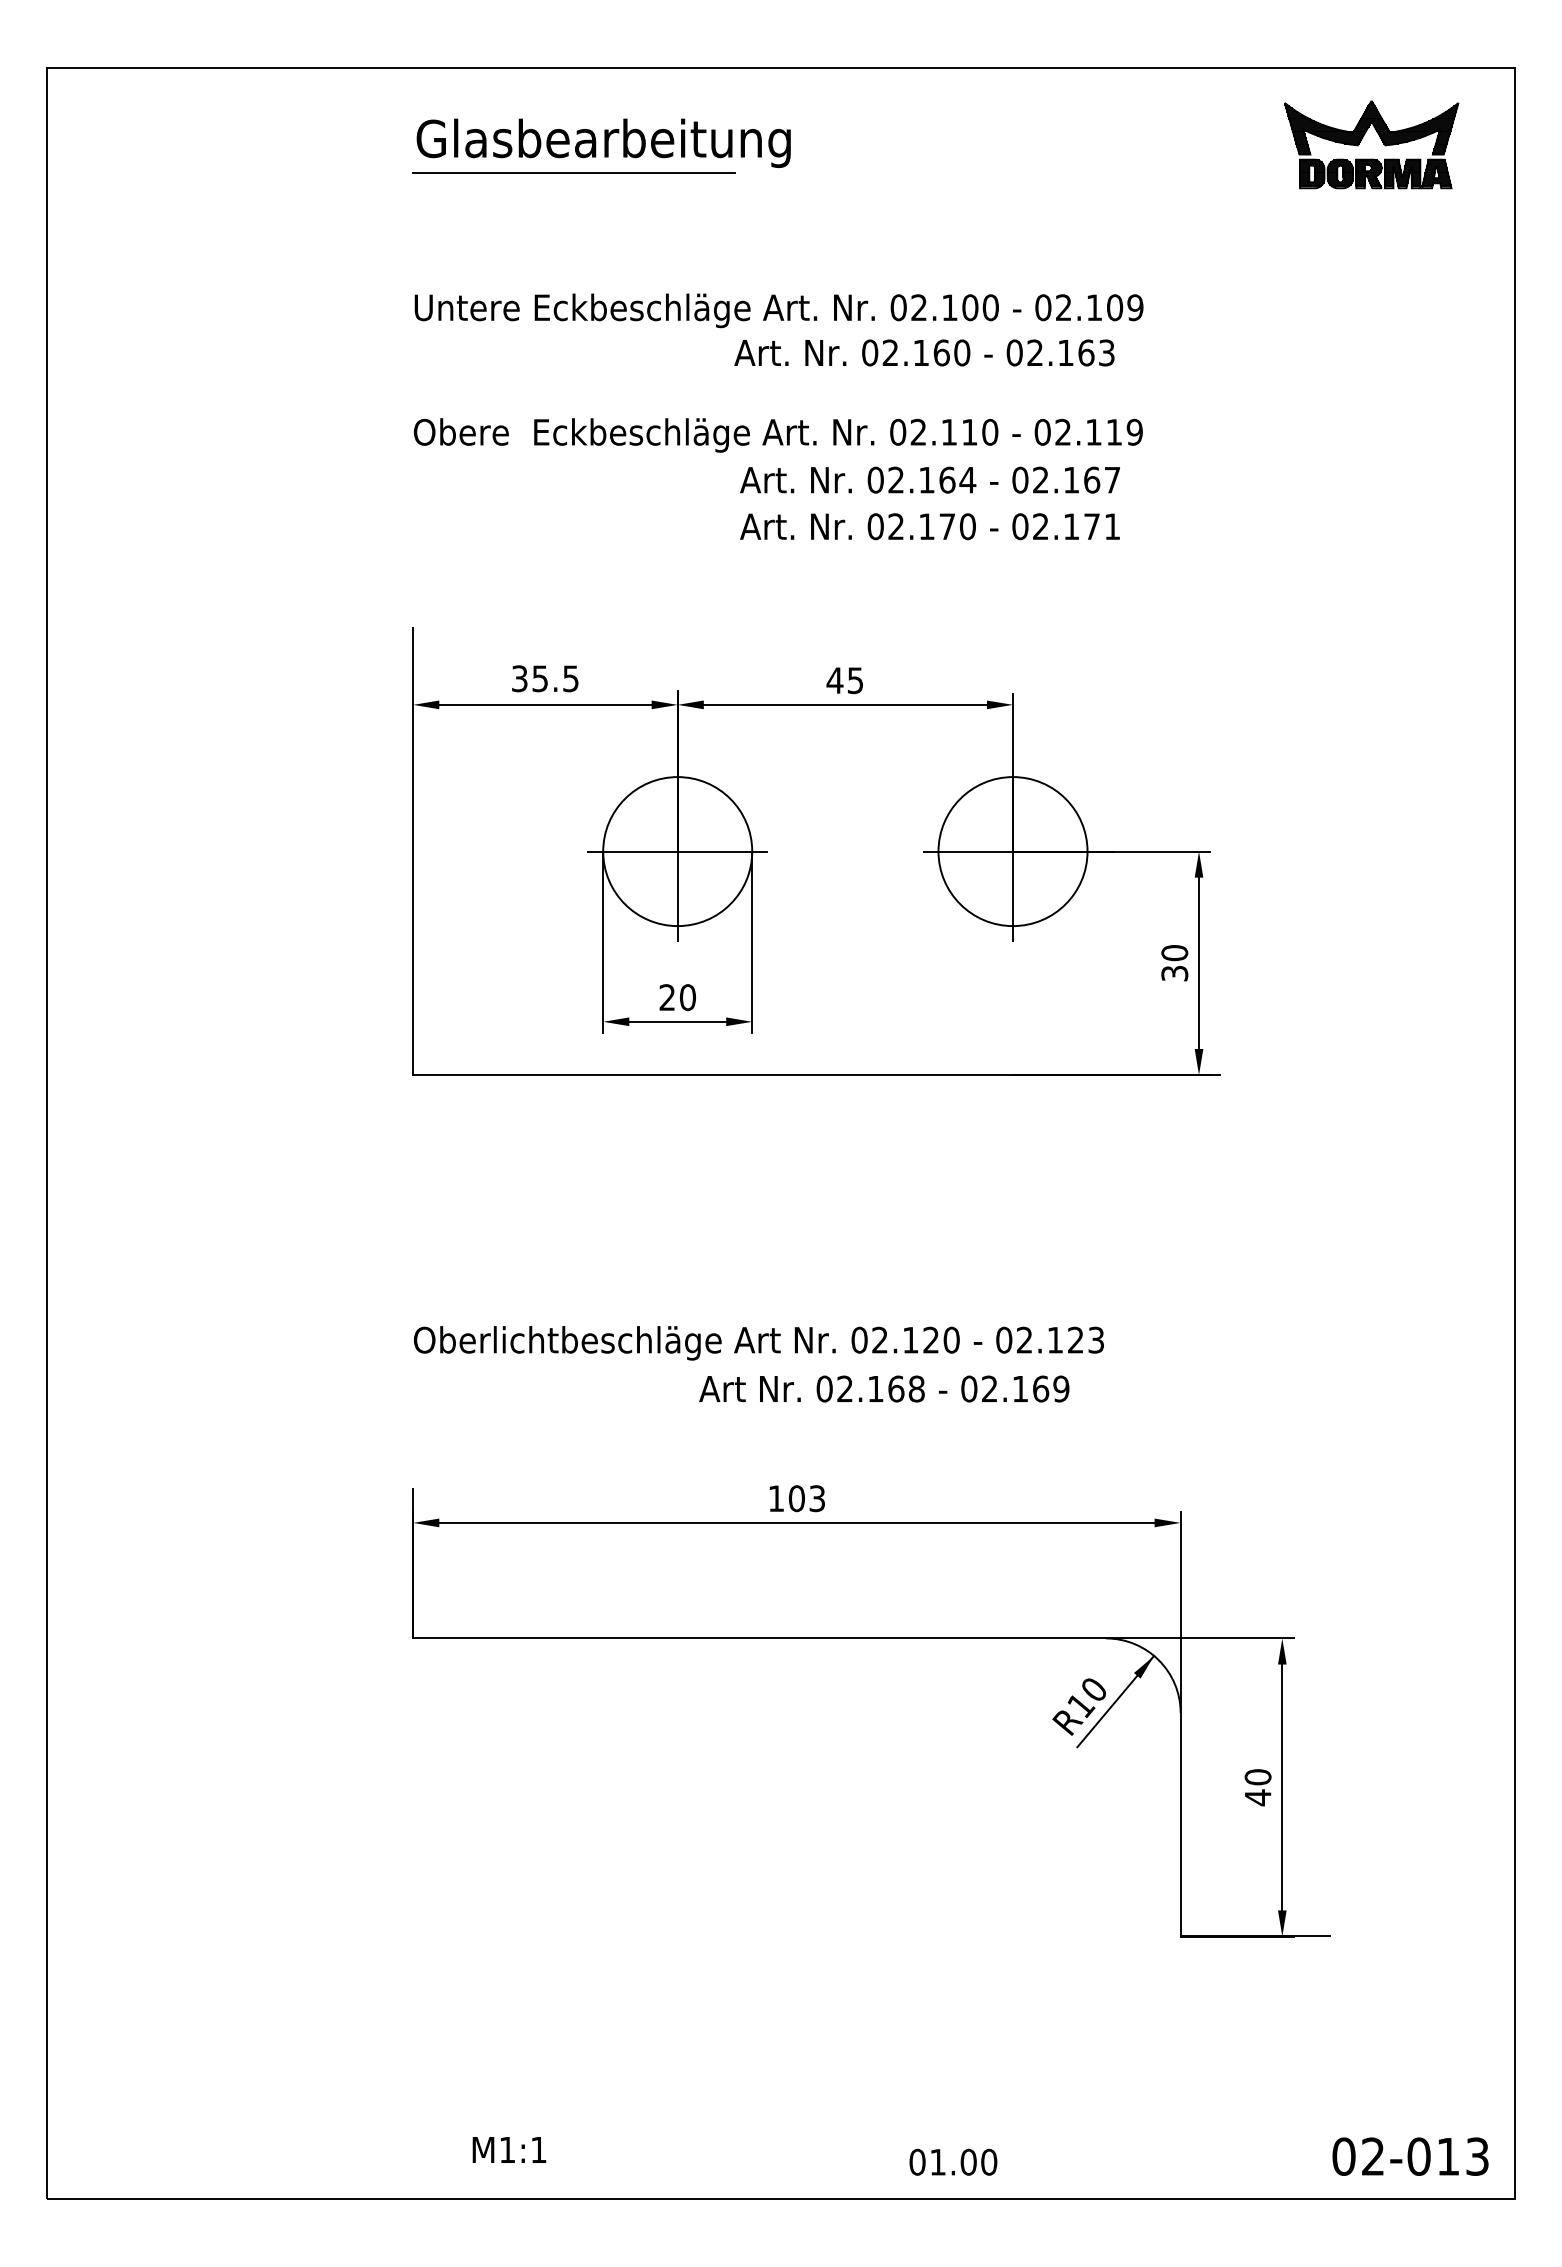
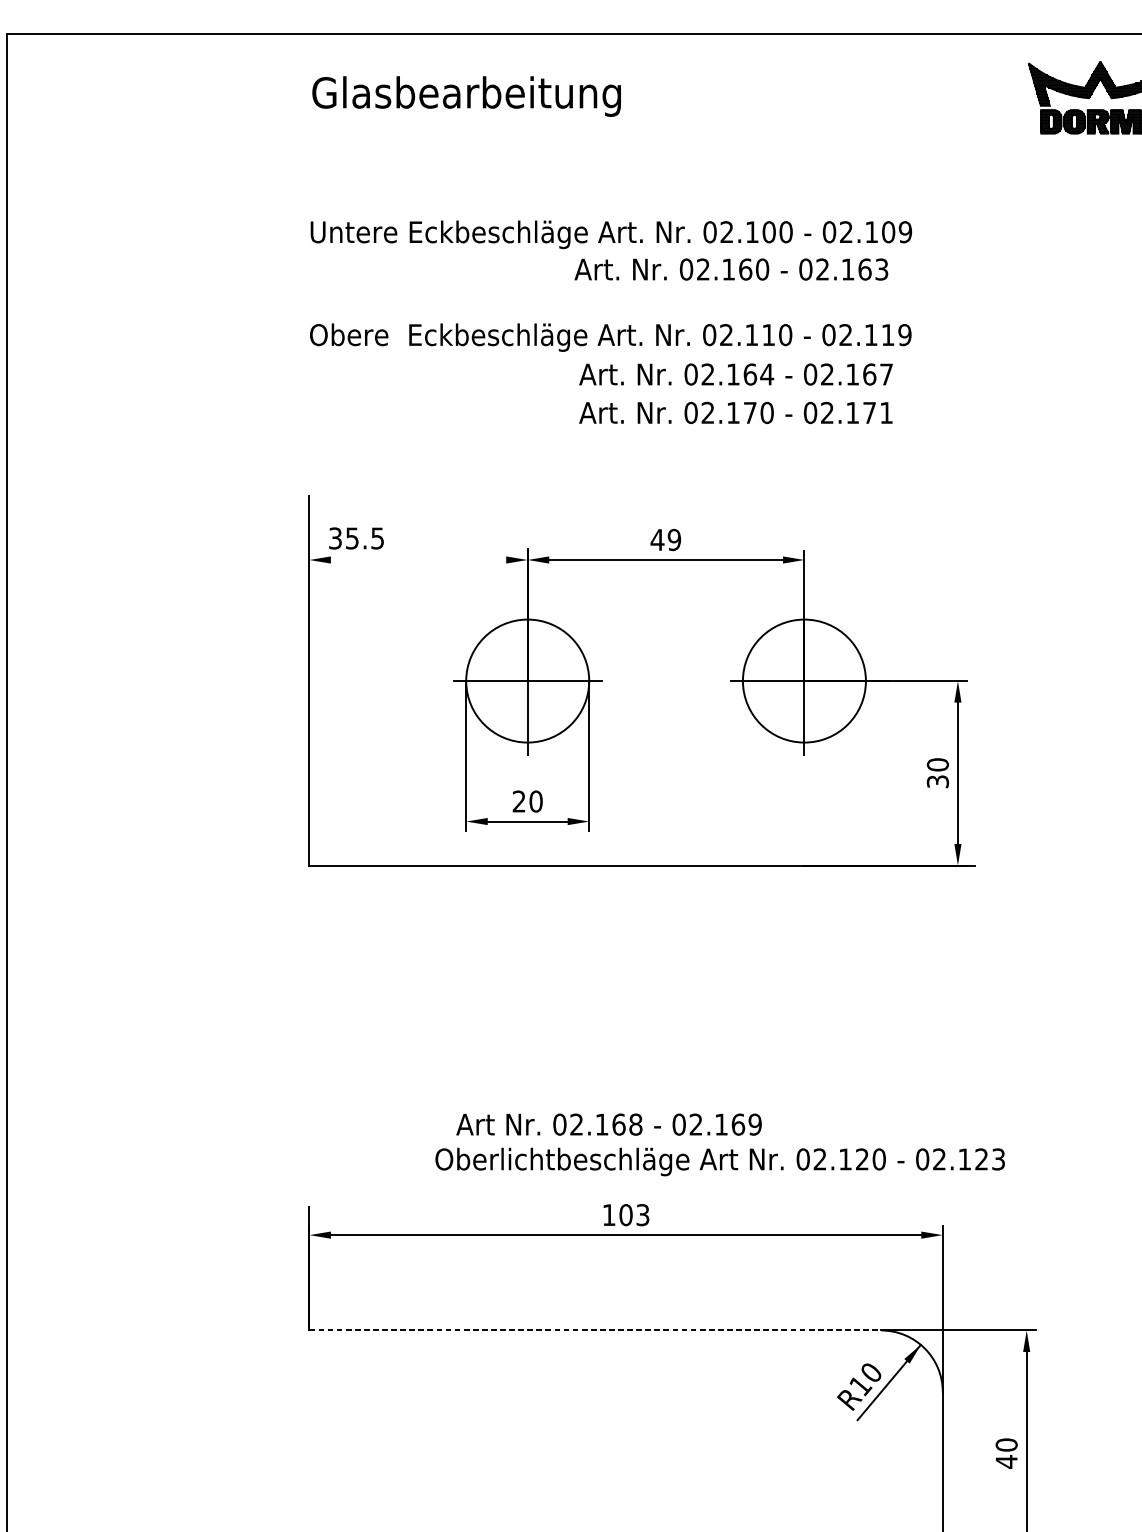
line: (573, 173) -> (441, 121), removed
text: (545, 678) -> (356, 538), moved
text: (855, 680) -> (674, 539), 45 -> 49
line: (545, 704) -> (418, 559), removed
text: (758, 1343) -> (719, 1162), moved
text: (884, 1388) -> (609, 1124), moved
line: (760, 1638) -> (596, 1330), solid -> dashed

